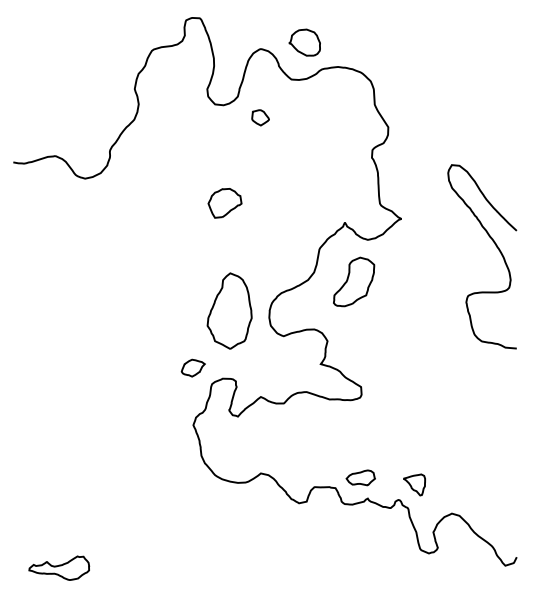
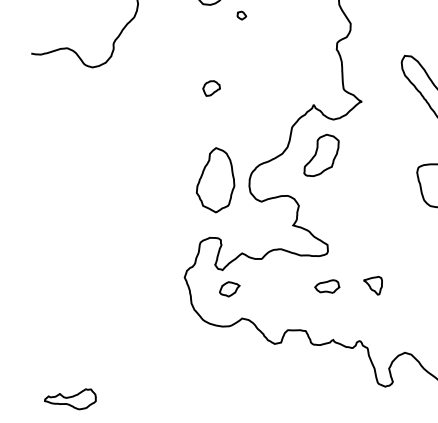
part: (260, 117) -> (241, 15), size x0.6
part: (224, 203) -> (211, 88), size x0.6
part: (192, 367) -> (229, 288), moved
part: (360, 477) -> (327, 286), moved
part: (414, 484) -> (373, 285), moved

